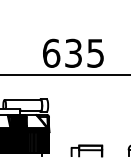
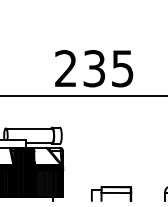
text: (51, 52) -> (66, 67), 635 -> 235

